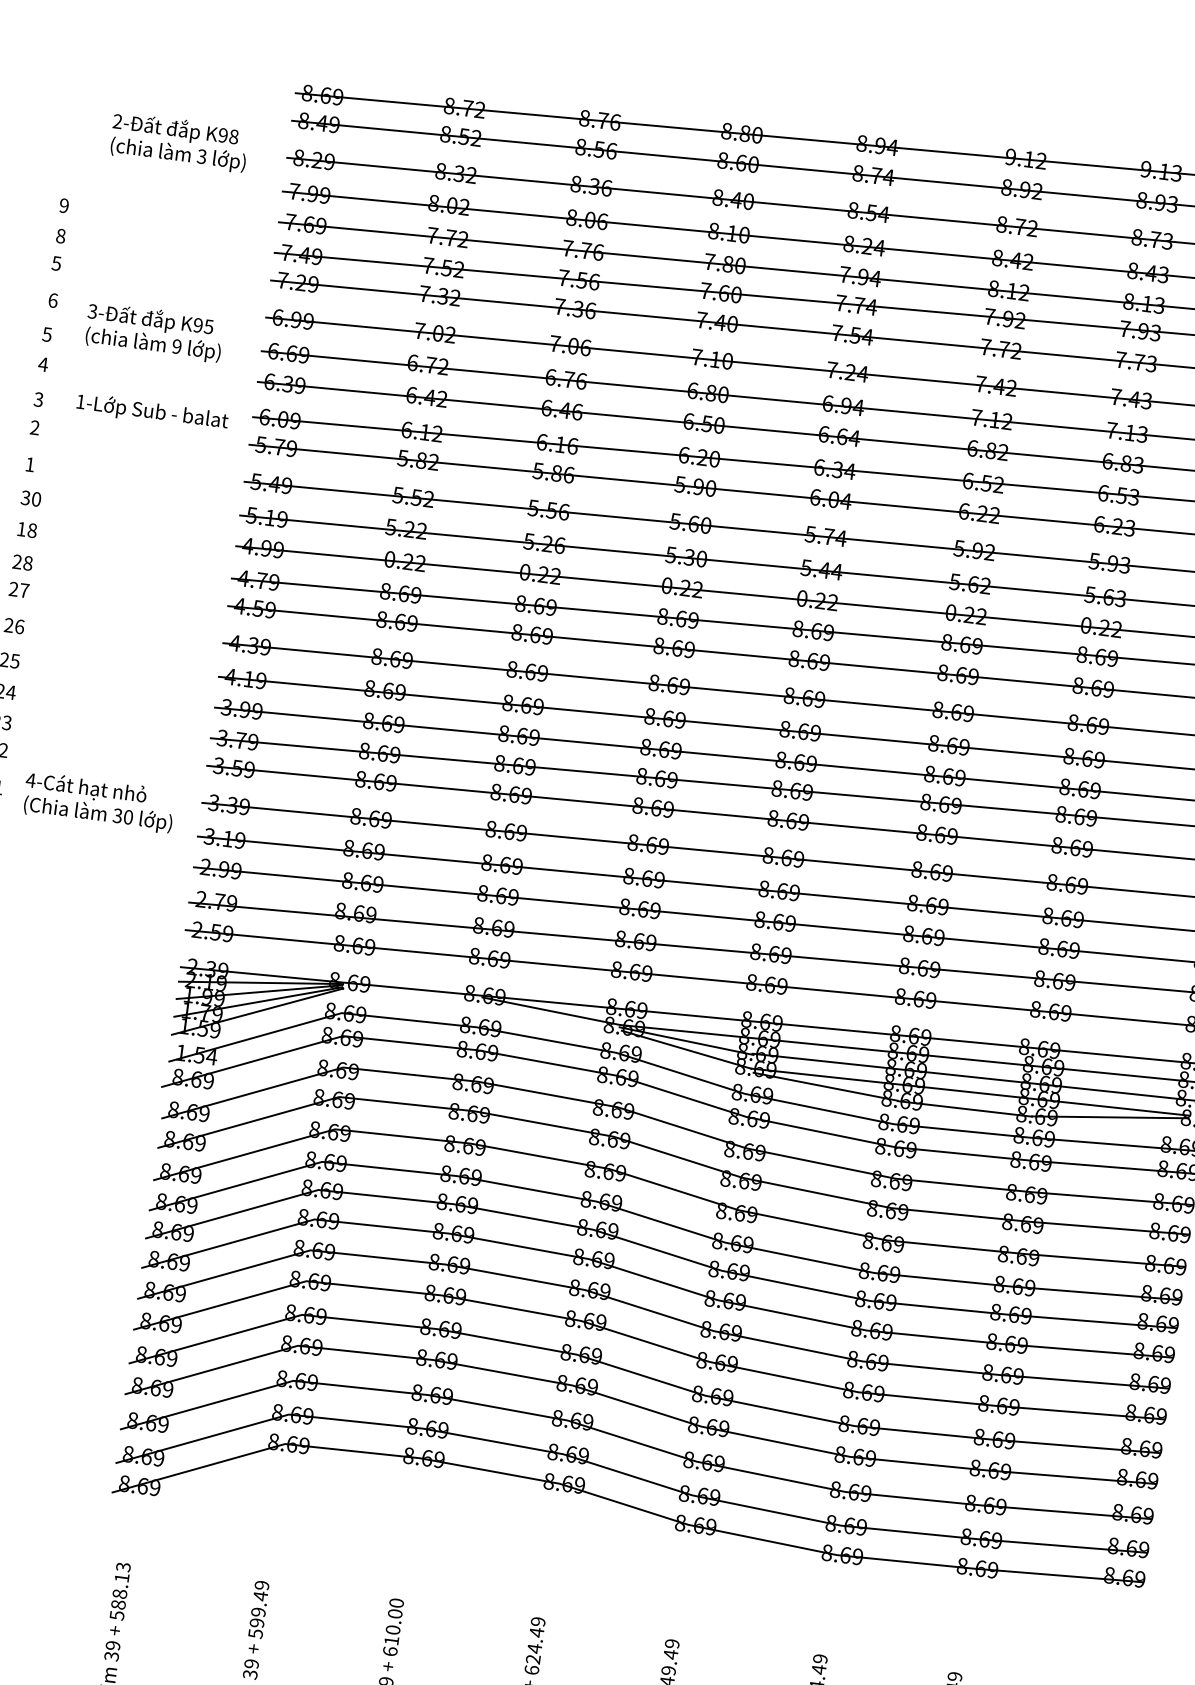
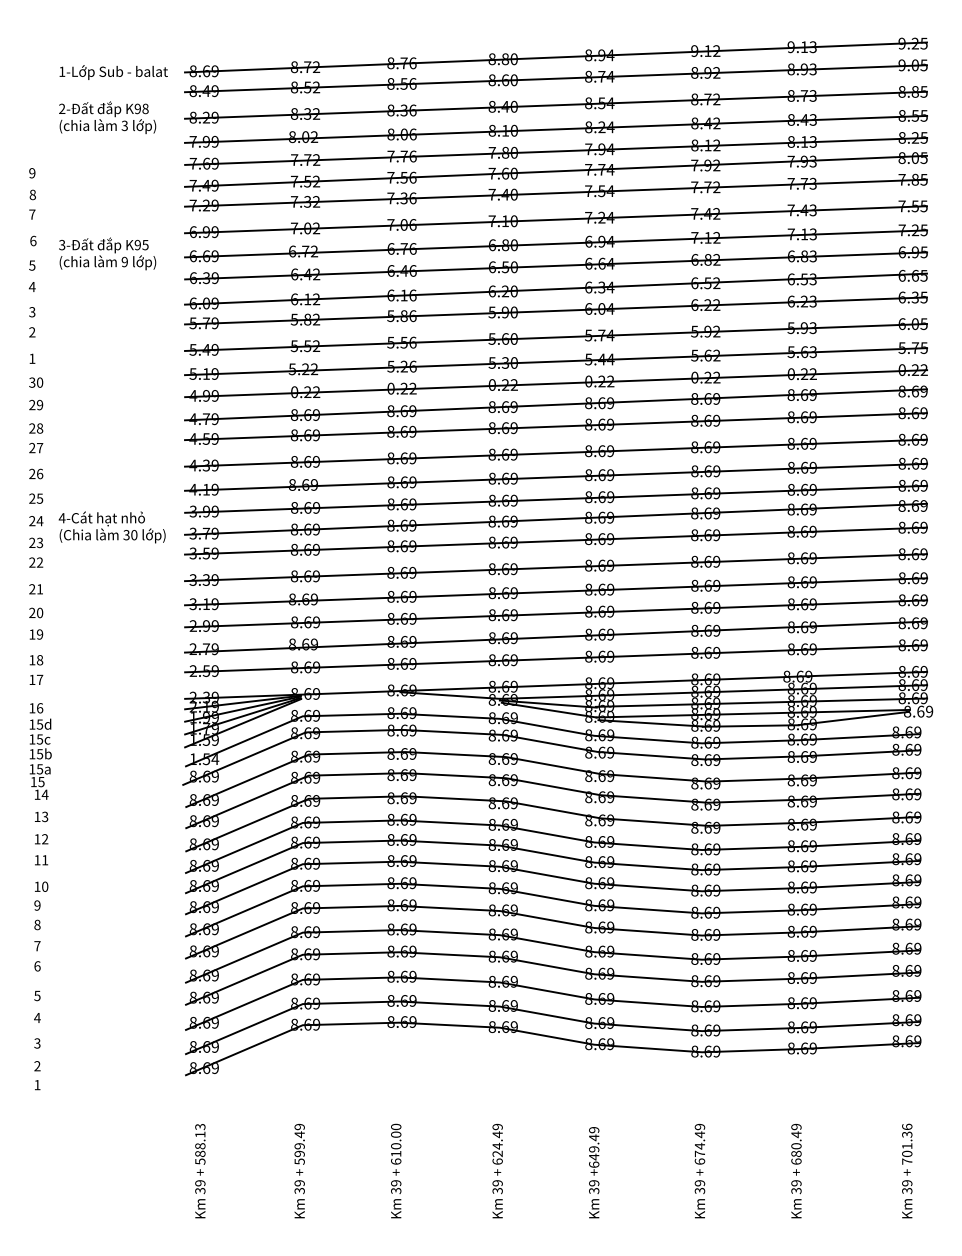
text: (56, 263) -> (32, 214), 5 -> 7
text: (152, 412) -> (113, 72), moved
text: (27, 529) -> (36, 404), 18 -> 29
text: (98, 802) -> (111, 527), moved

